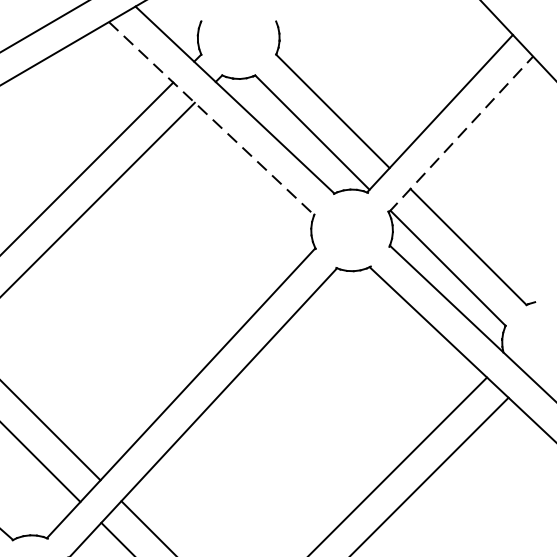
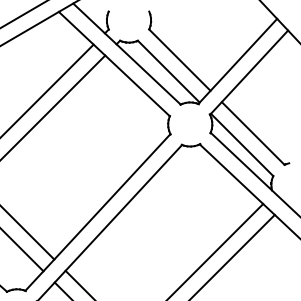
line: (211, 119) -> (114, 64), dashed -> solid
line: (461, 134) -> (249, 72), dashed -> solid

